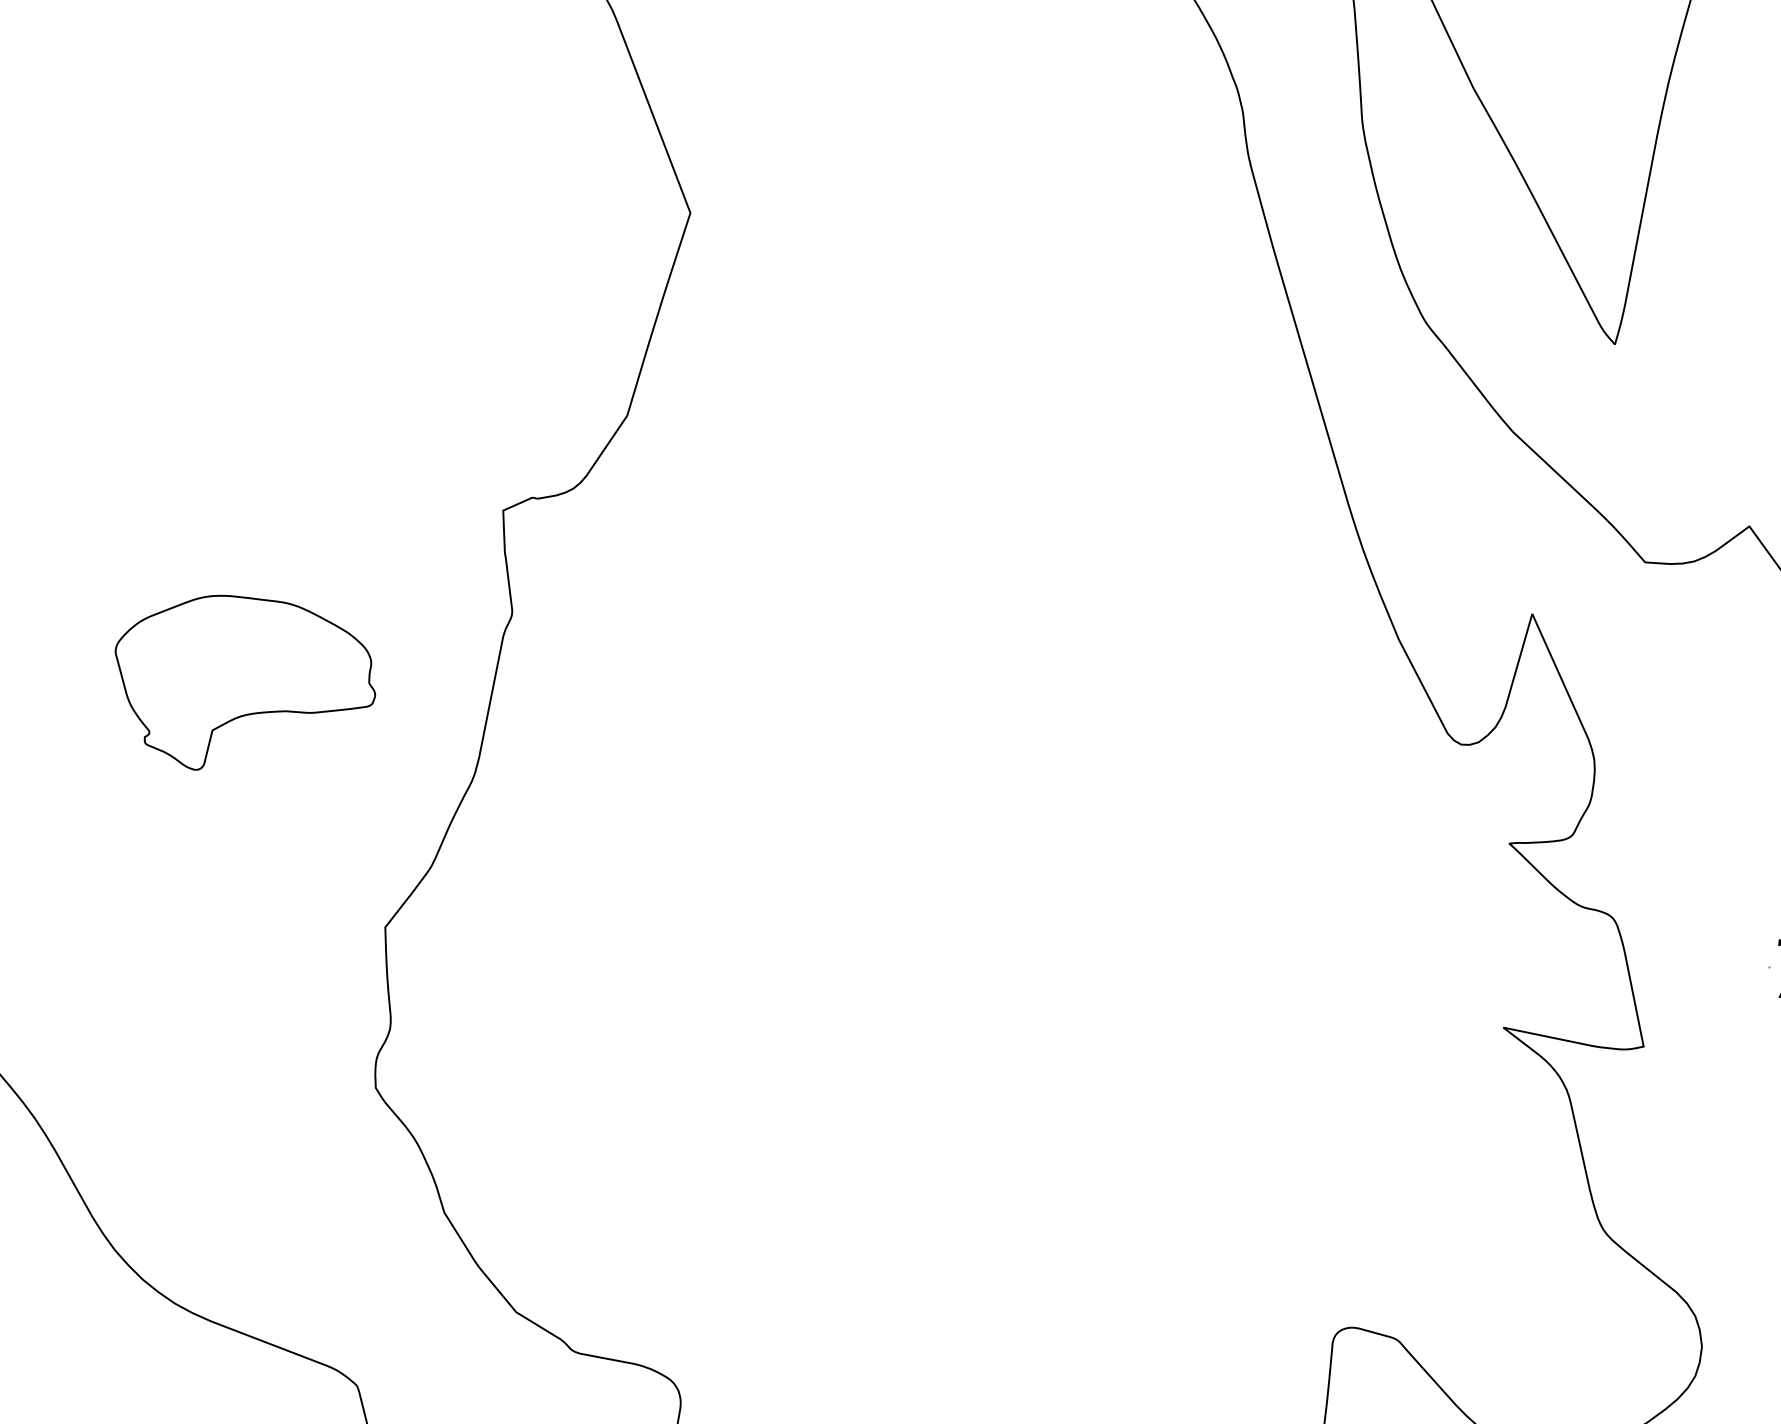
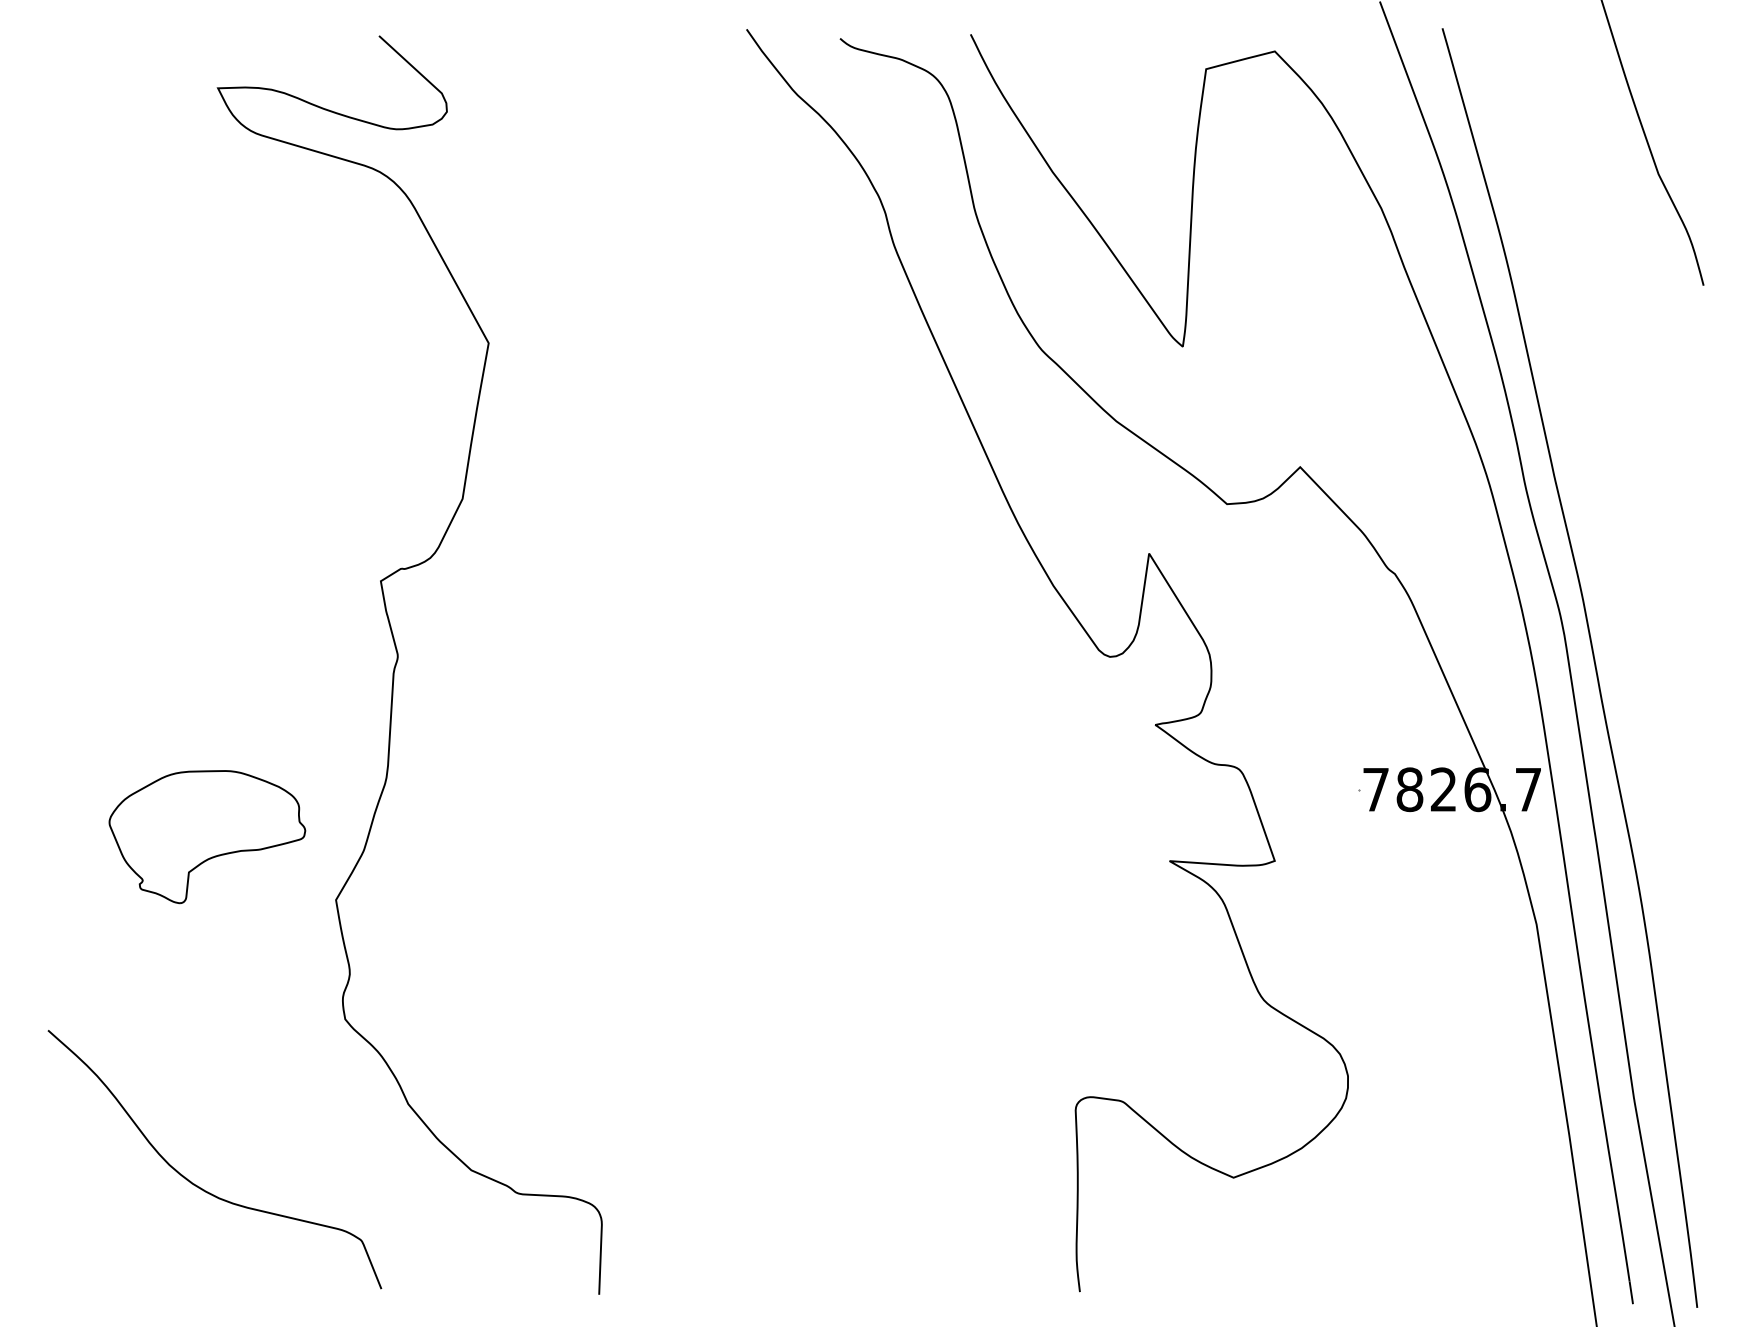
part: (243, 687) -> (207, 837), moved

